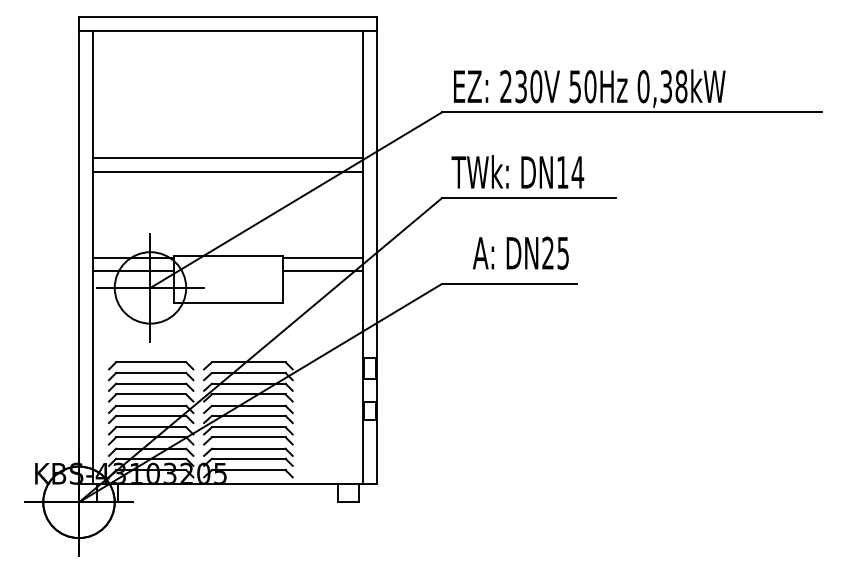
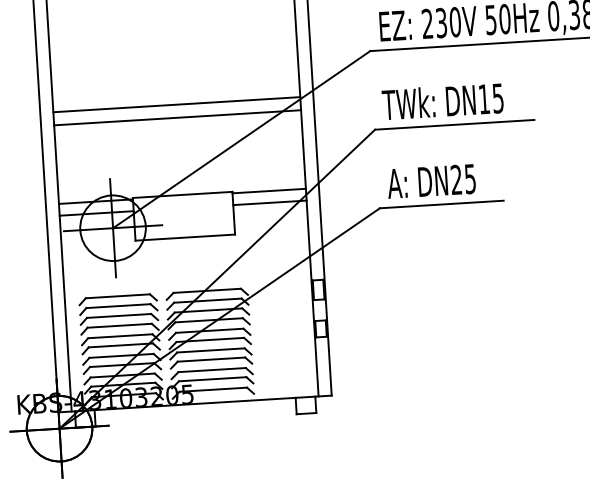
text: (577, 172) -> (497, 98), DN14 -> DN15
text: (520, 252) -> (431, 180), moved

